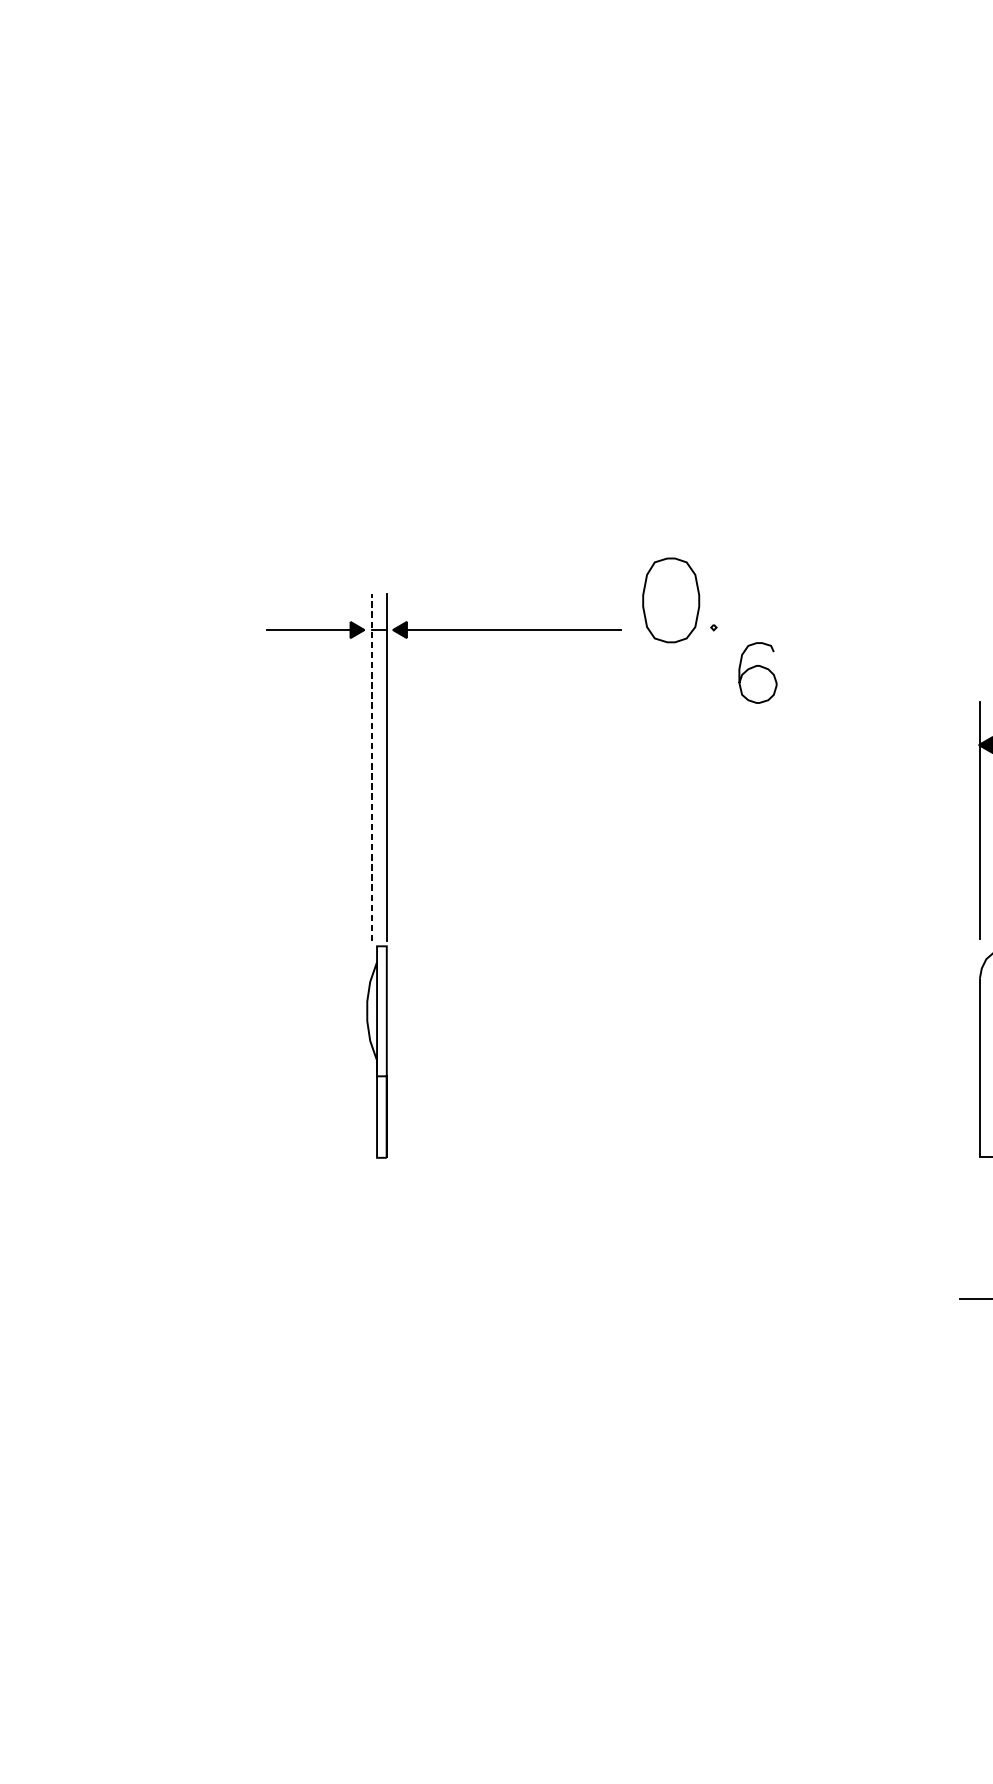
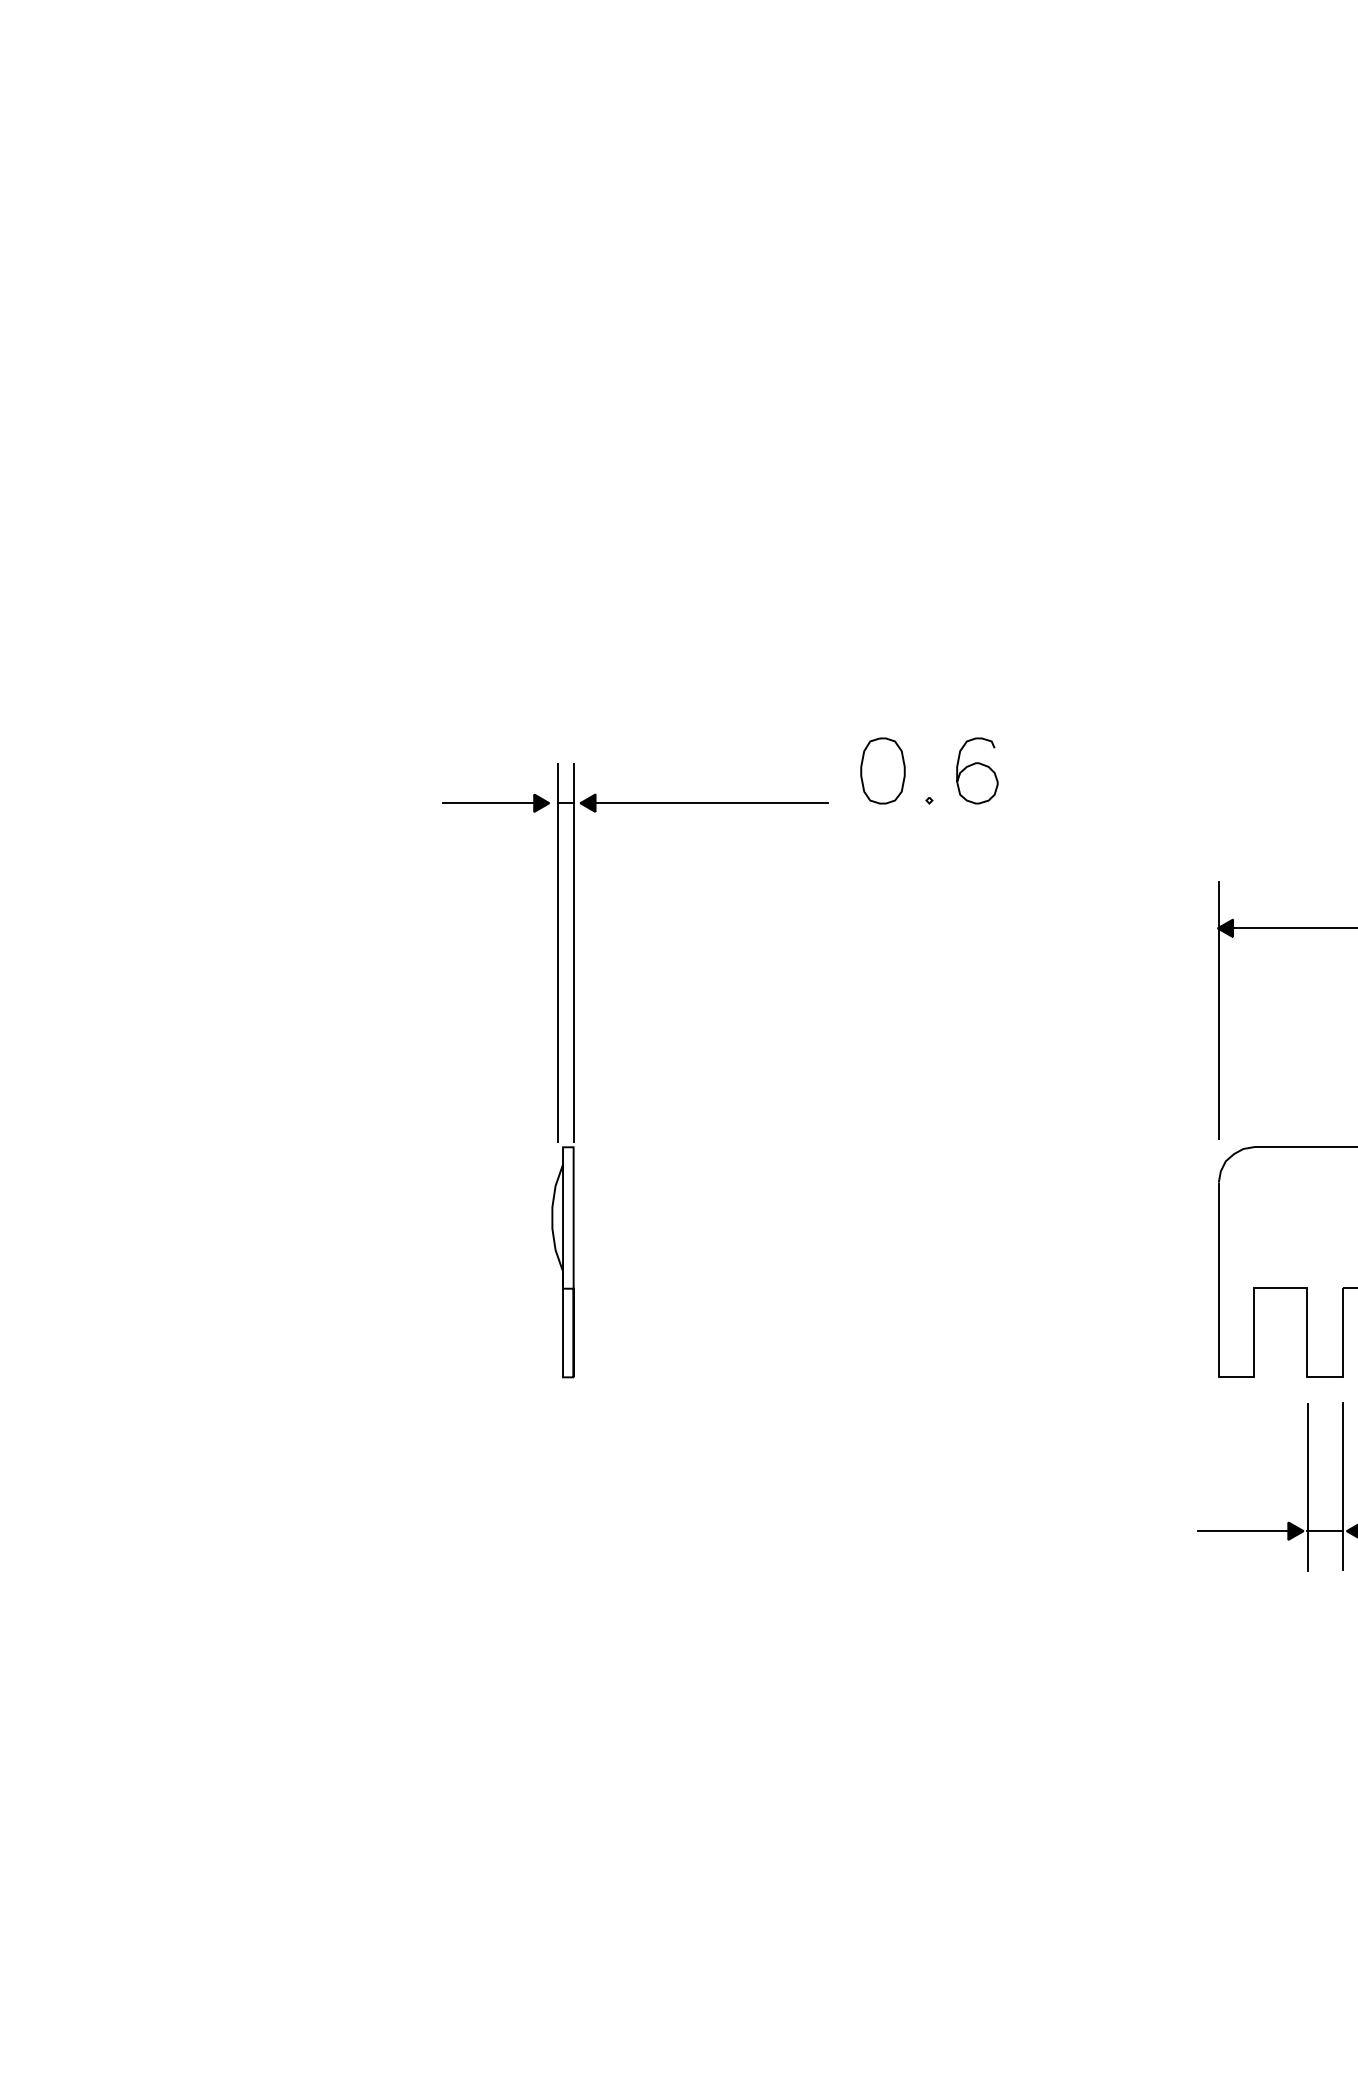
part: (670, 599) -> (882, 770), size x0.71
curve: (758, 667) -> (977, 764), moved
line: (371, 768) -> (557, 953), dashed -> solid

